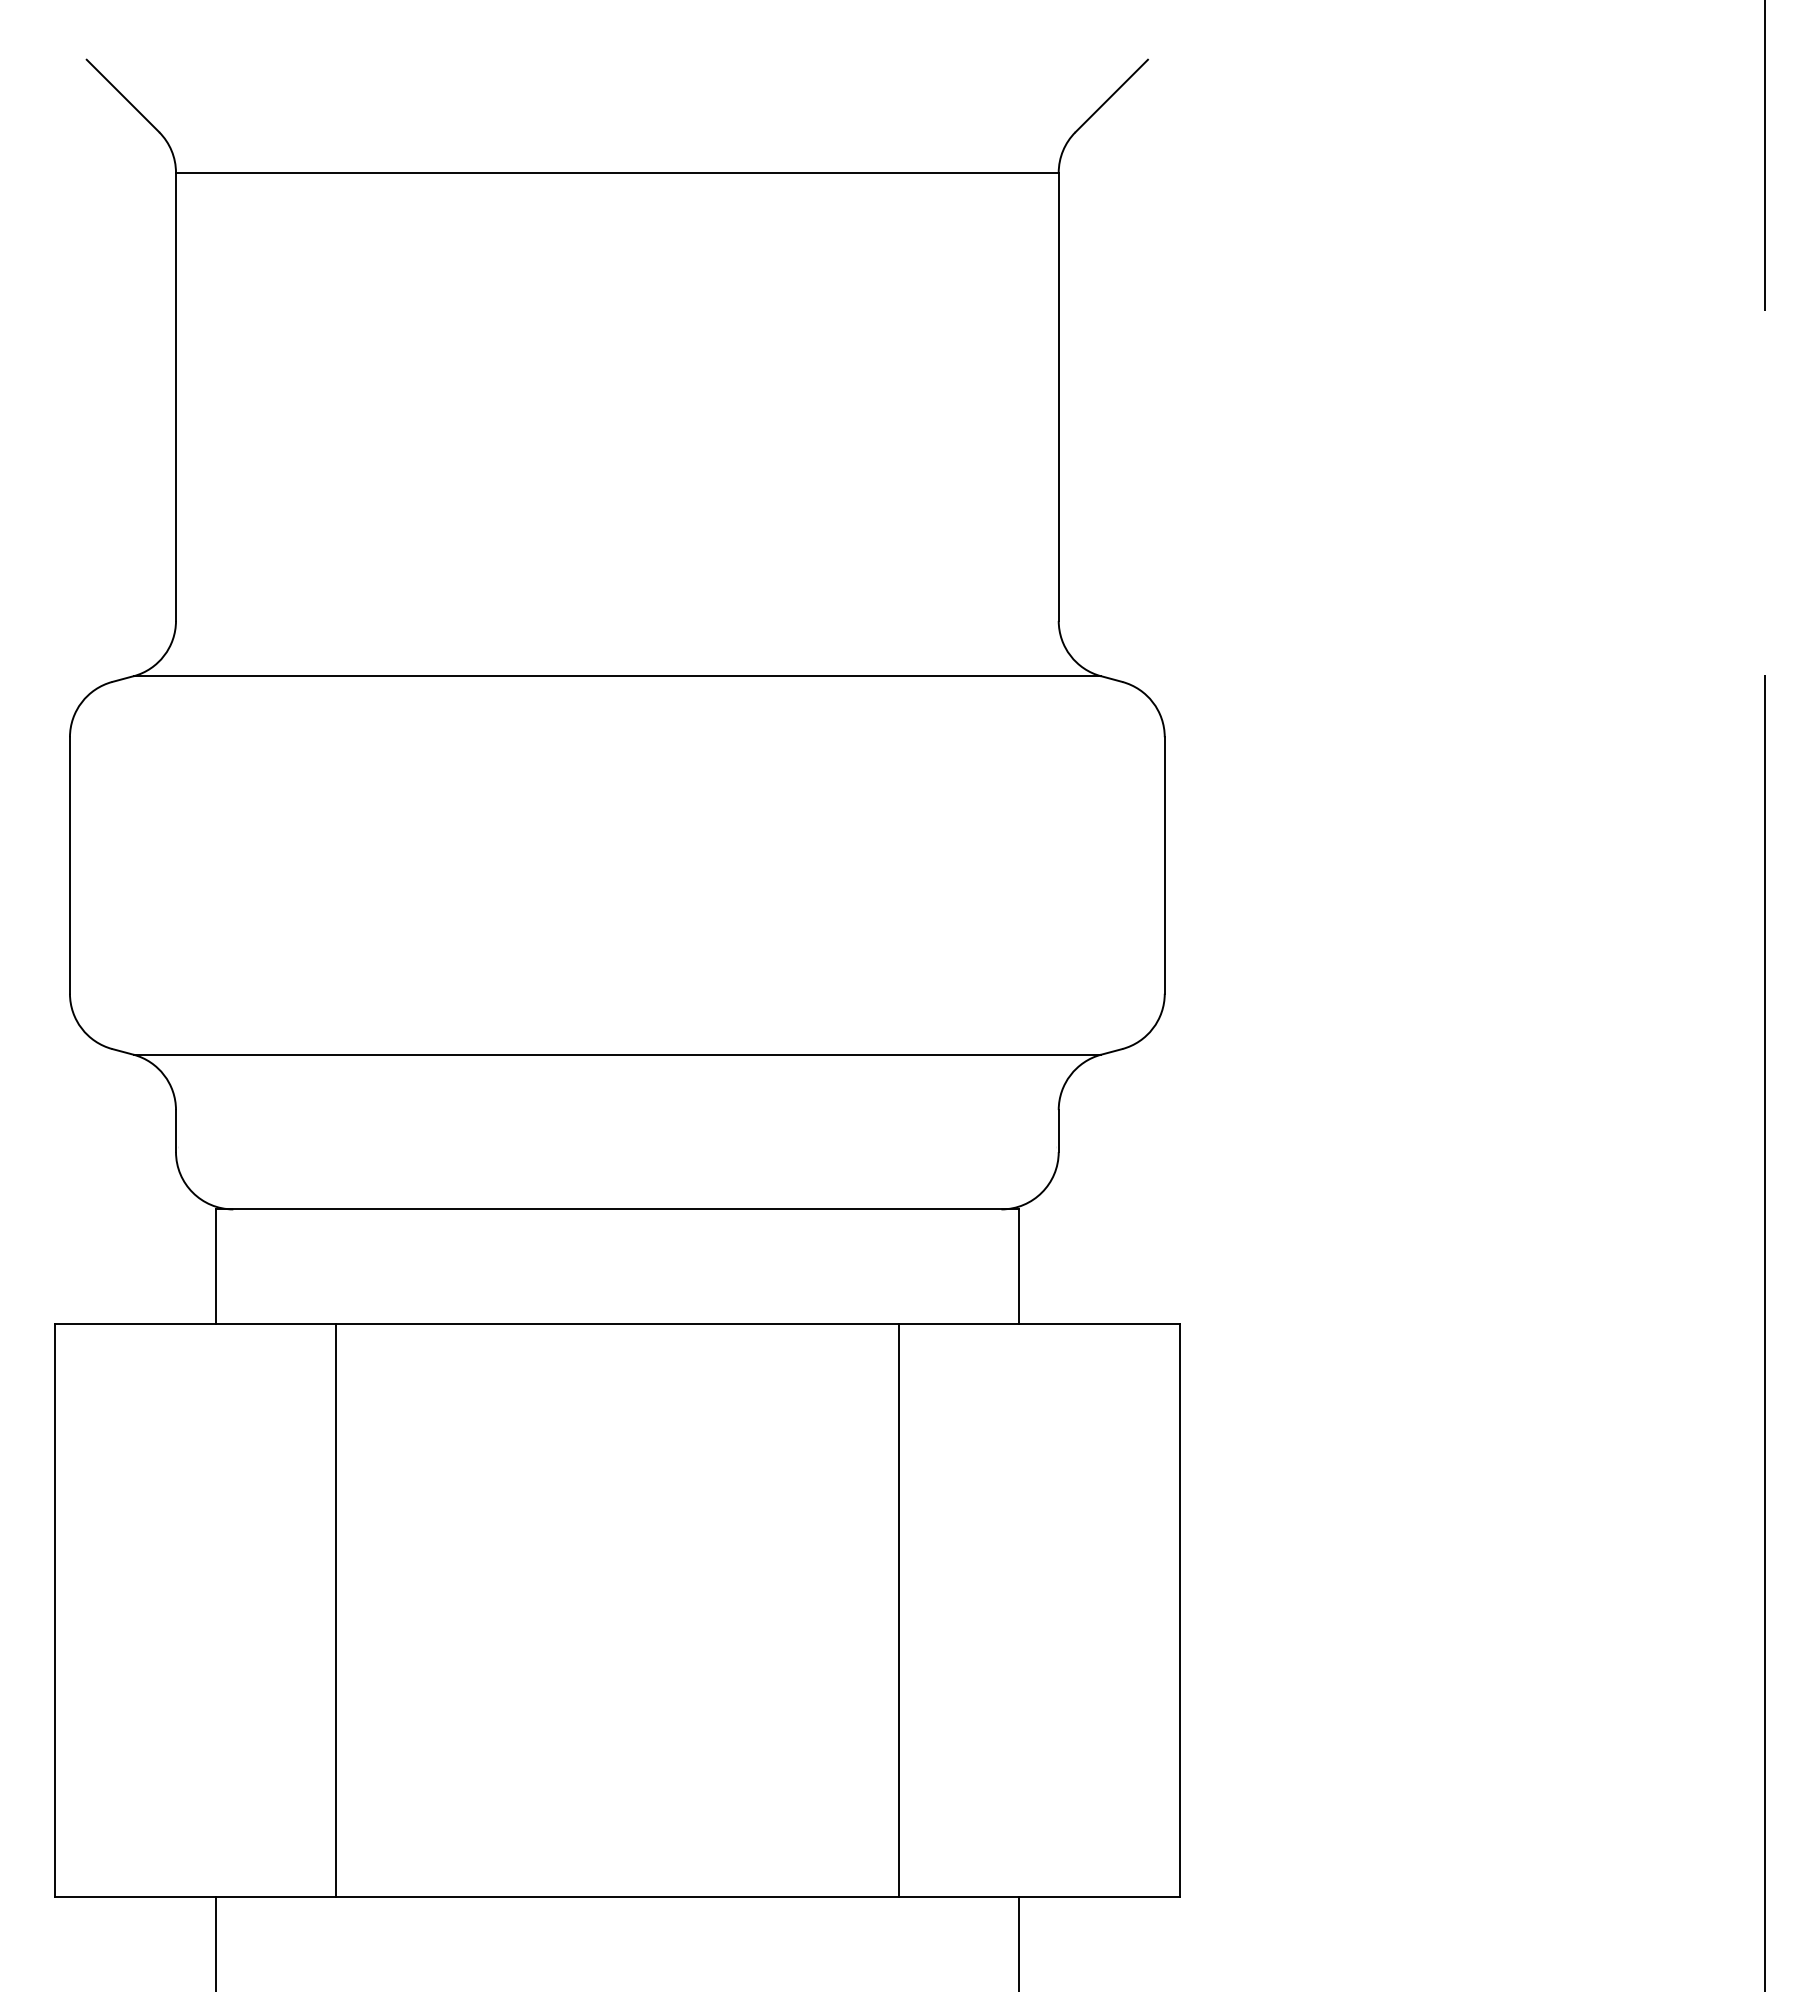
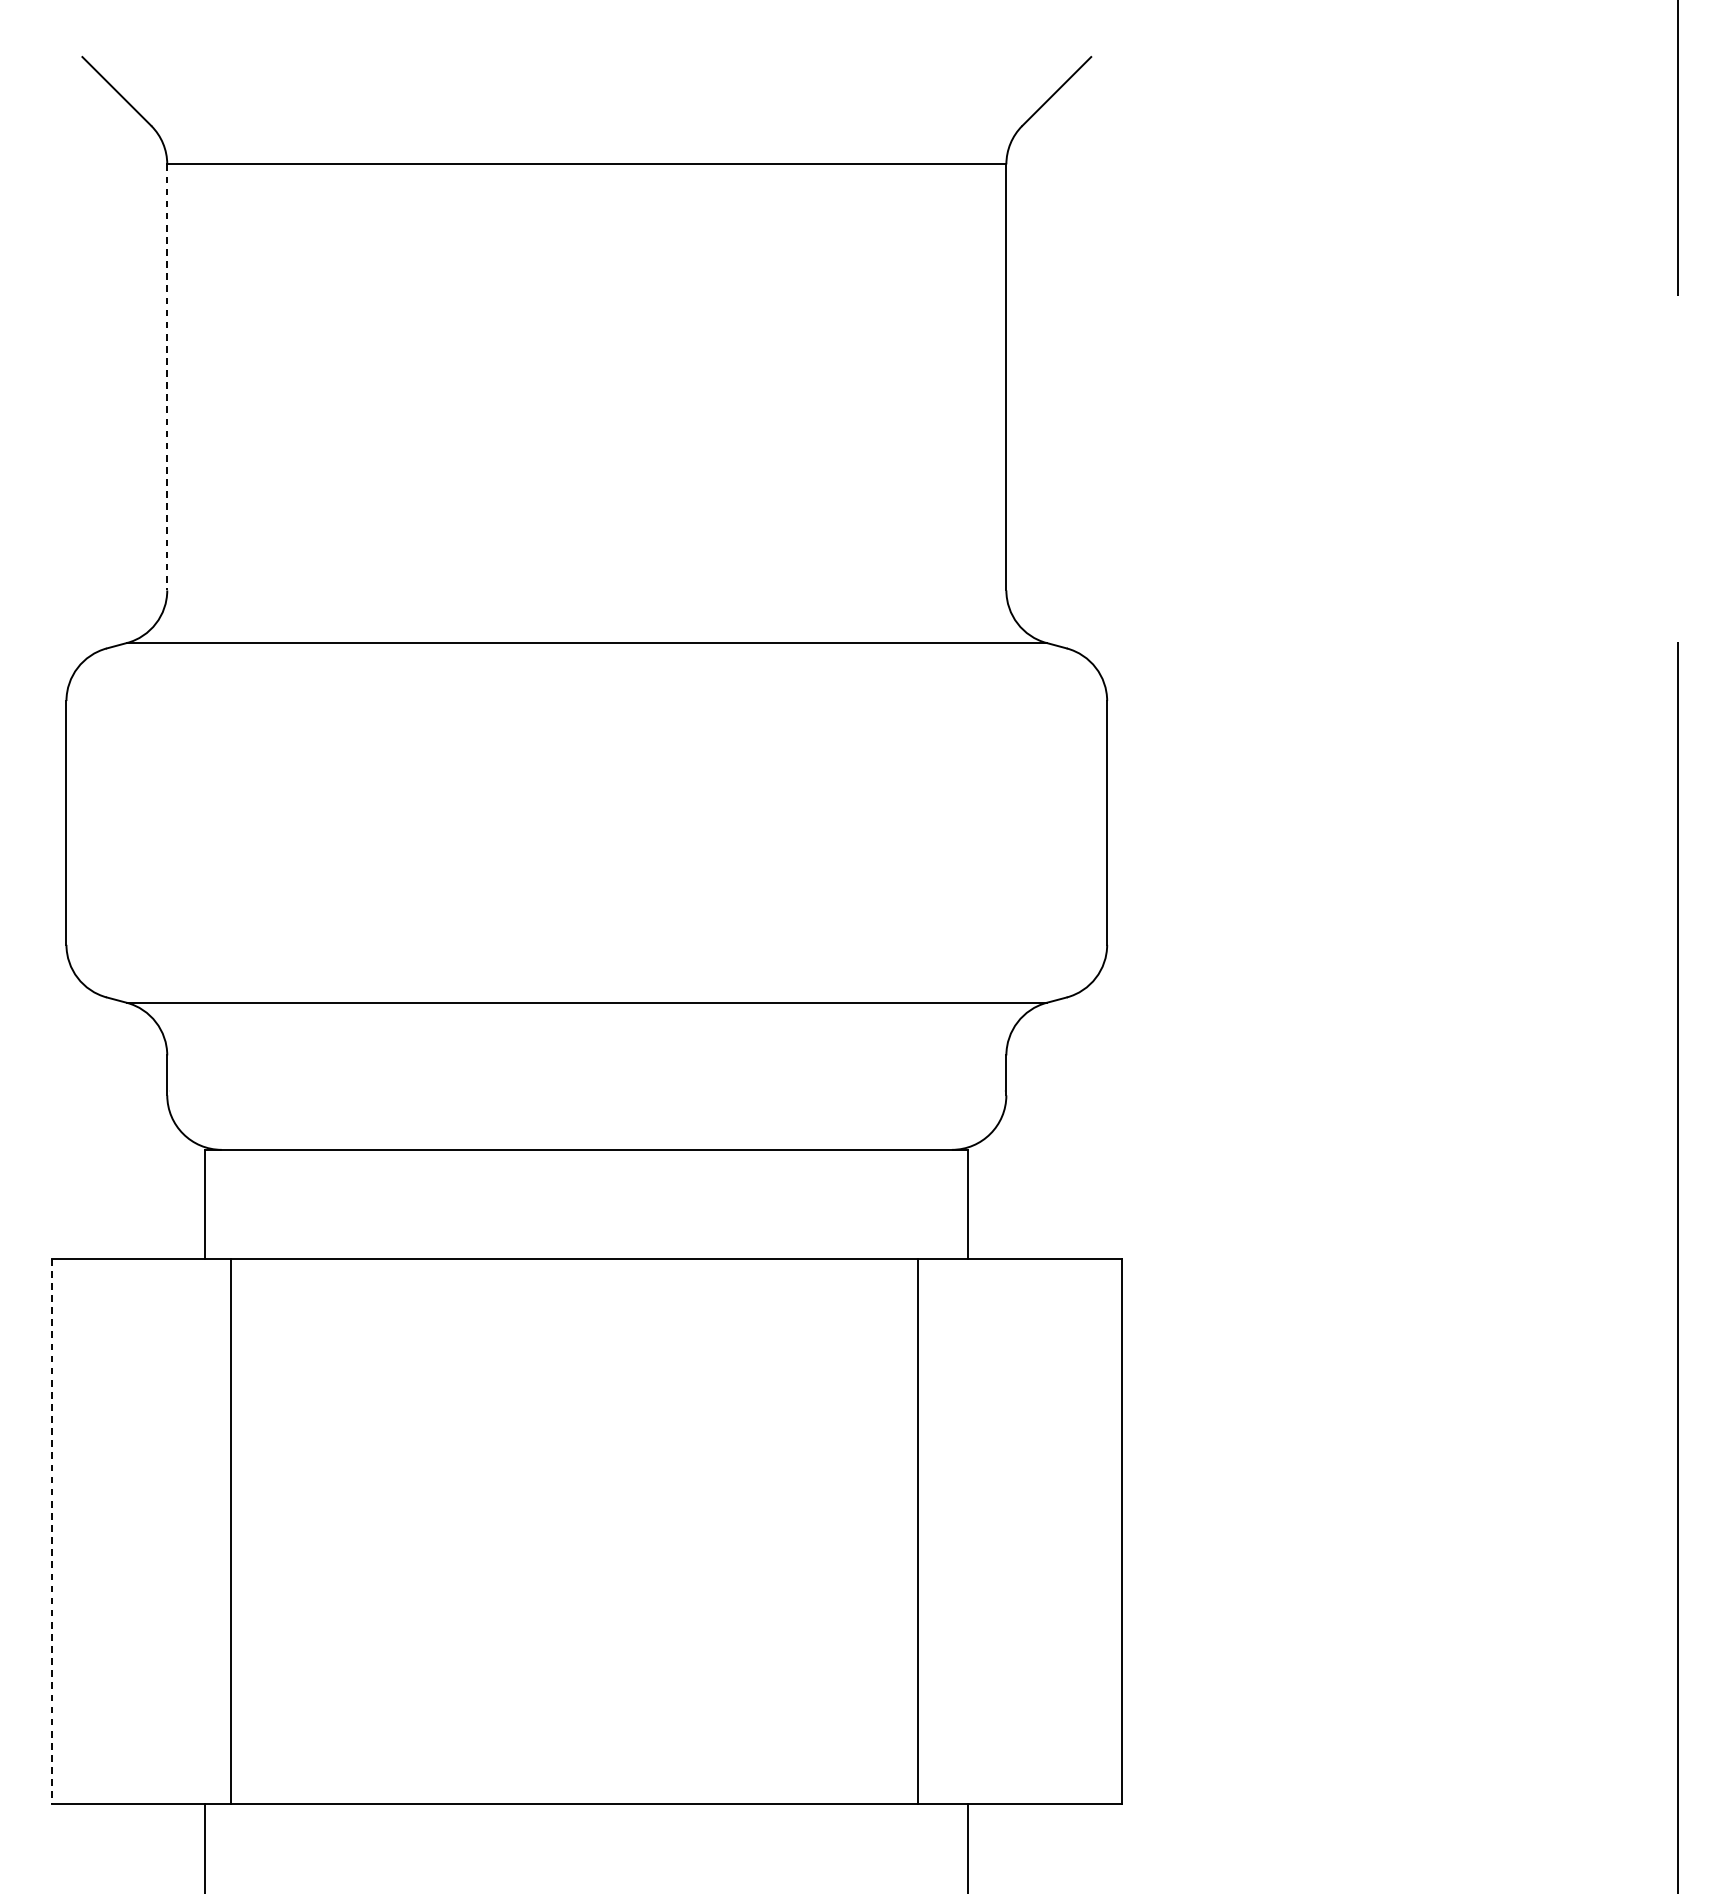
line: (176, 397) -> (167, 378), solid -> dashed
line: (54, 1610) -> (51, 1531), solid -> dashed
line: (336, 1610) -> (231, 1531), moved
line: (898, 1610) -> (917, 1531), moved

